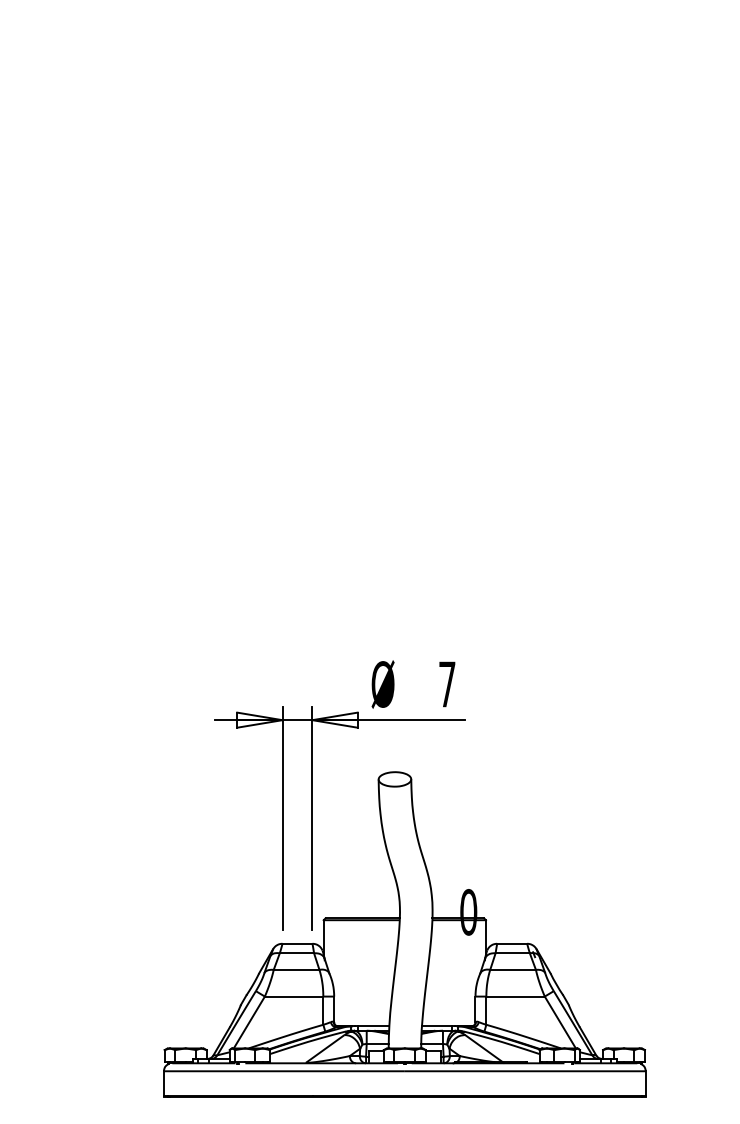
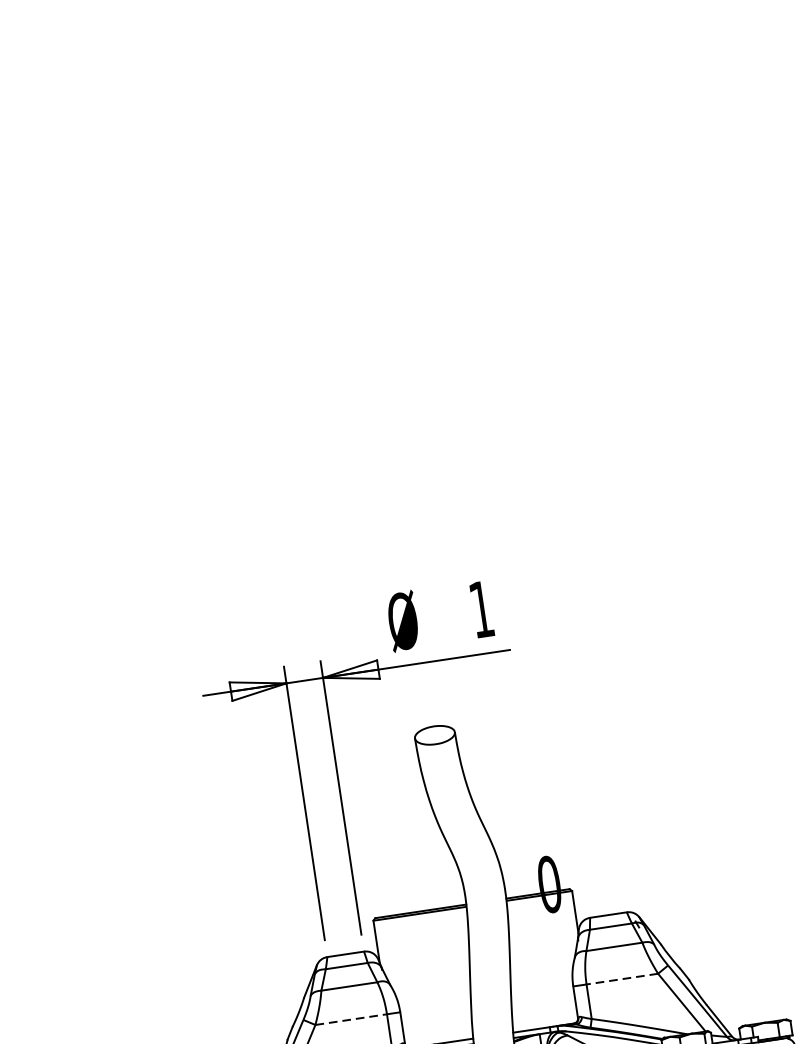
text: (447, 684) -> (481, 609), 7 -> 1
line: (294, 996) -> (351, 1019), solid -> dashed
line: (515, 996) -> (622, 979), solid -> dashed

